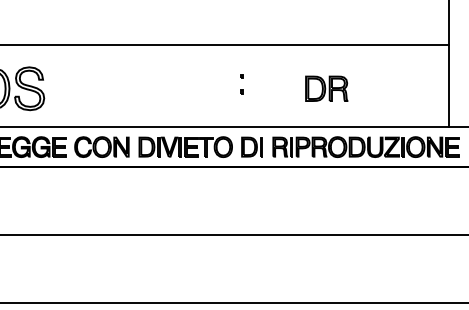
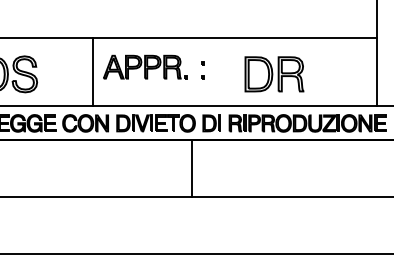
part: (173, 79) -> (145, 66), added
line: (110, 85) -> (92, 71), added
part: (326, 88) -> (274, 74), size x1.67
line: (229, 200) -> (192, 168), added

